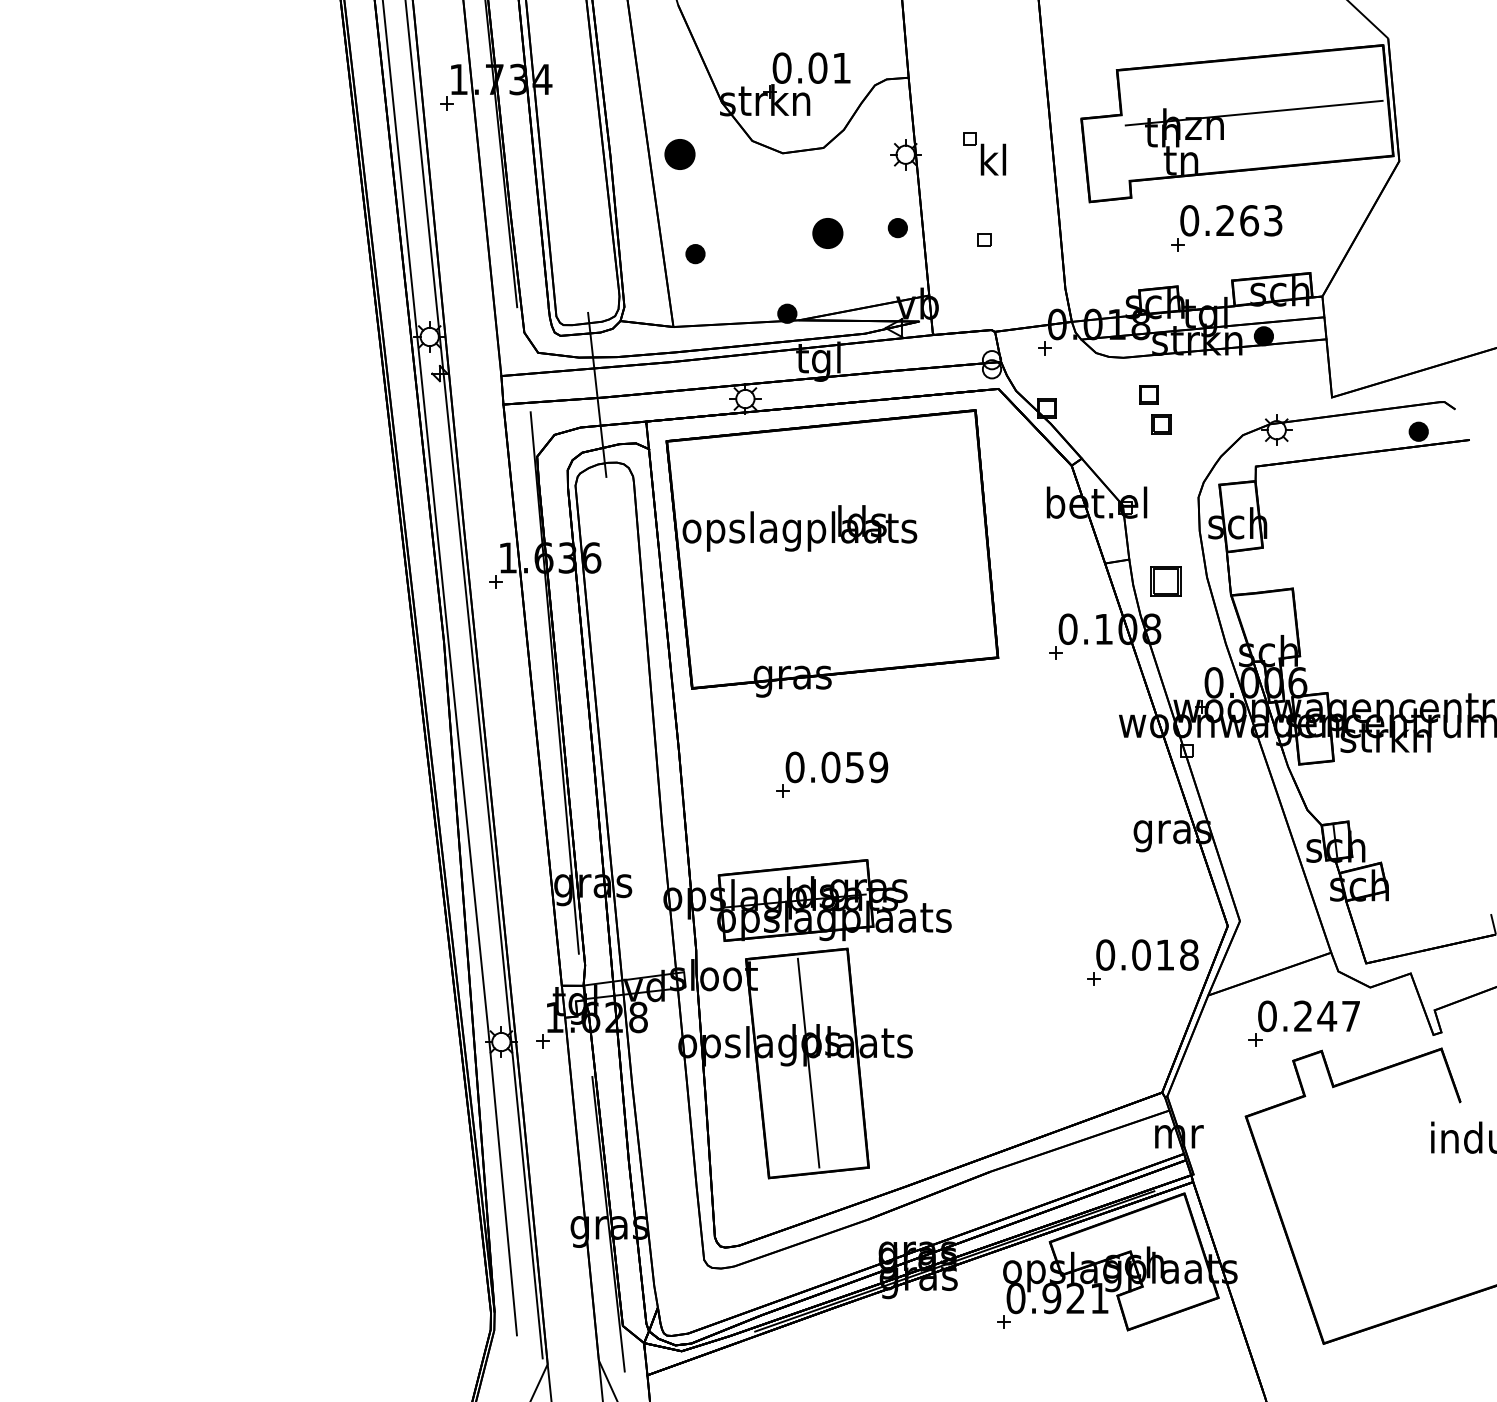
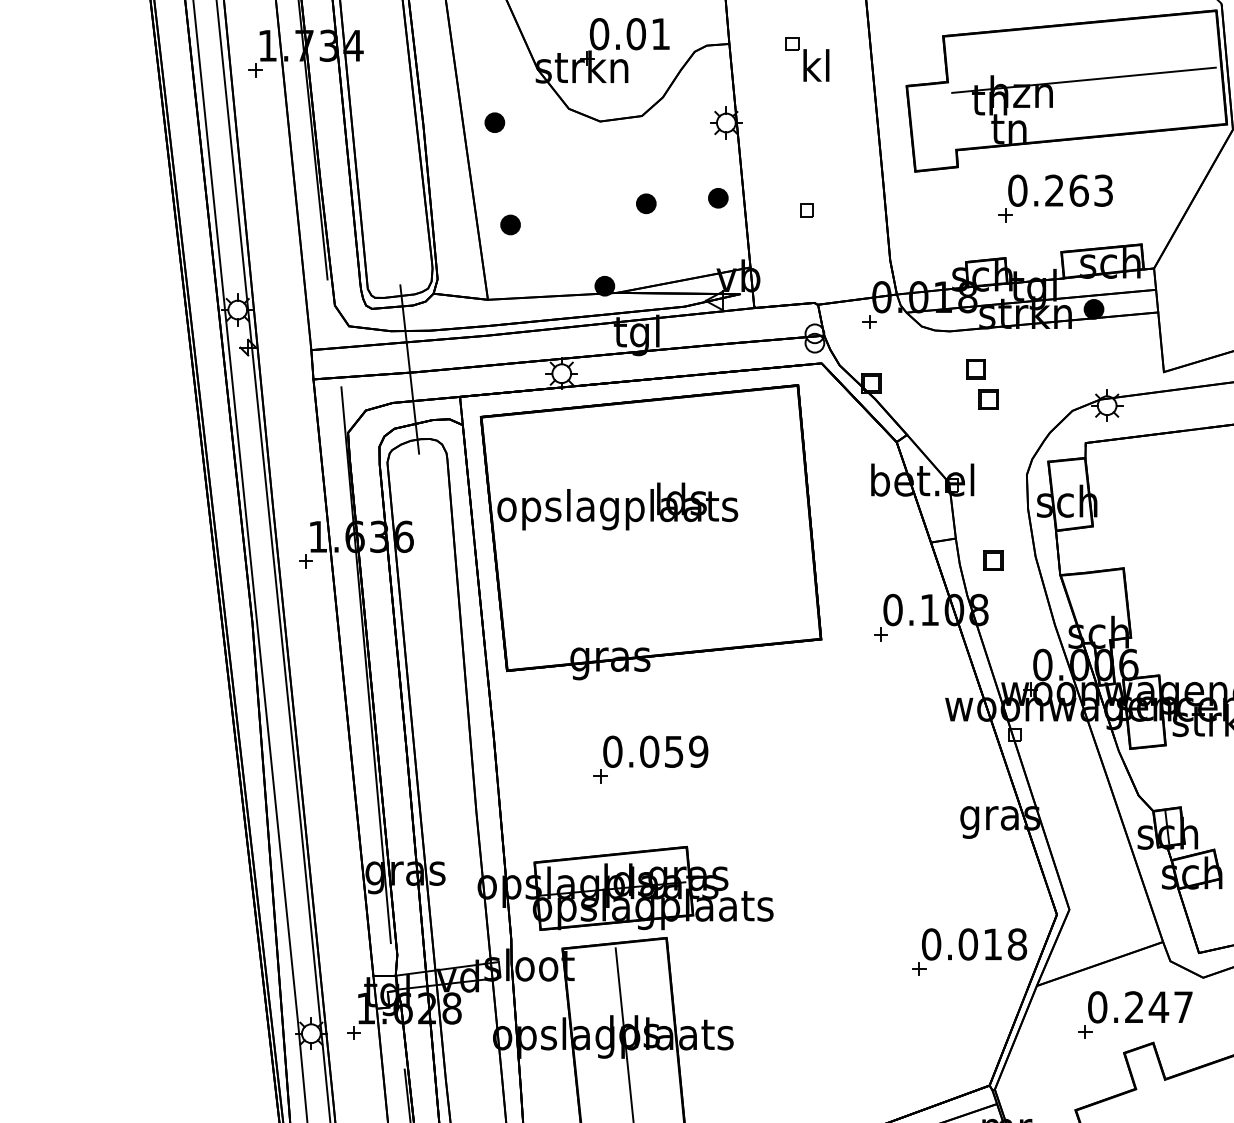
part: (984, 153) -> (807, 59), moved
part: (680, 154) -> (495, 122), size x0.62
part: (827, 233) -> (646, 203), size x0.62
part: (1165, 580) -> (992, 559), size x0.62

